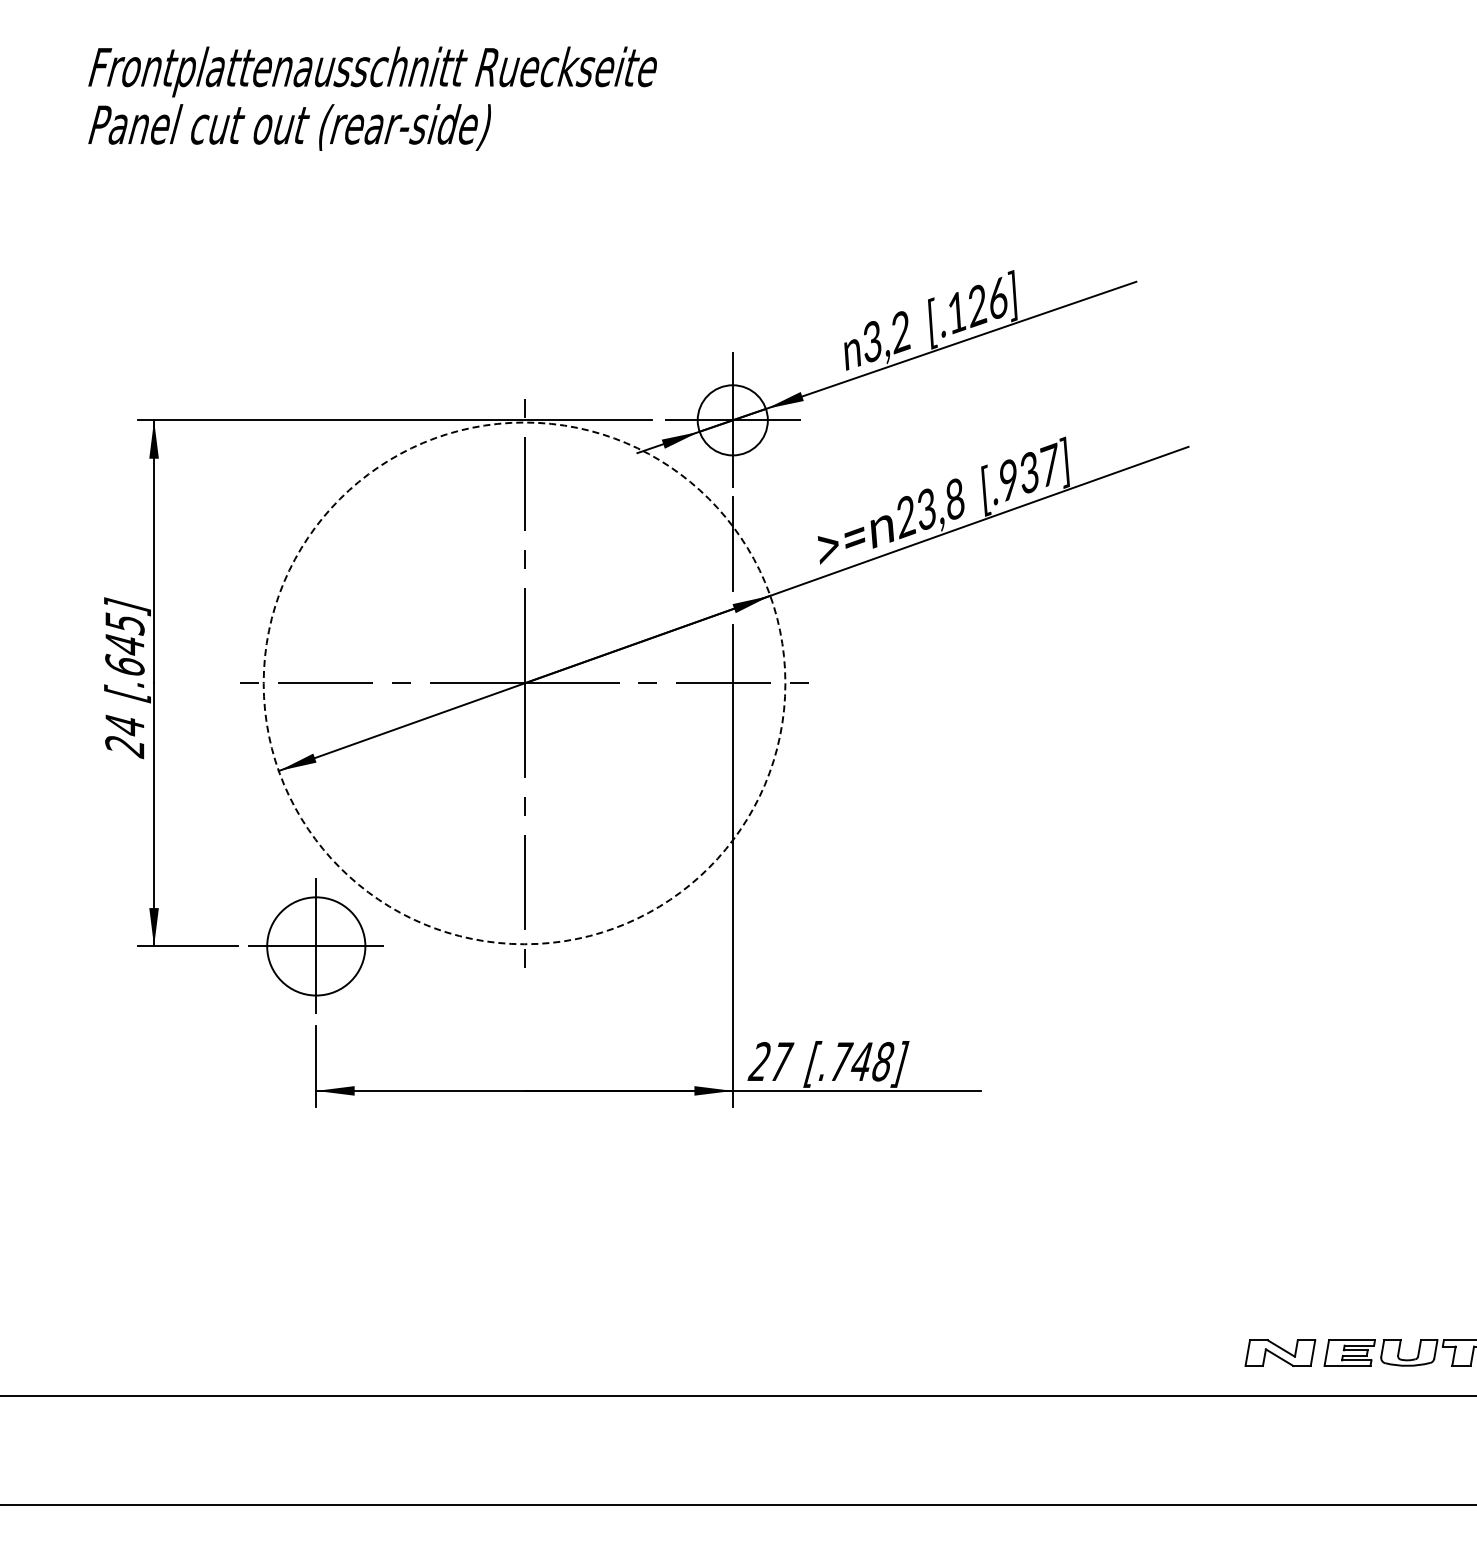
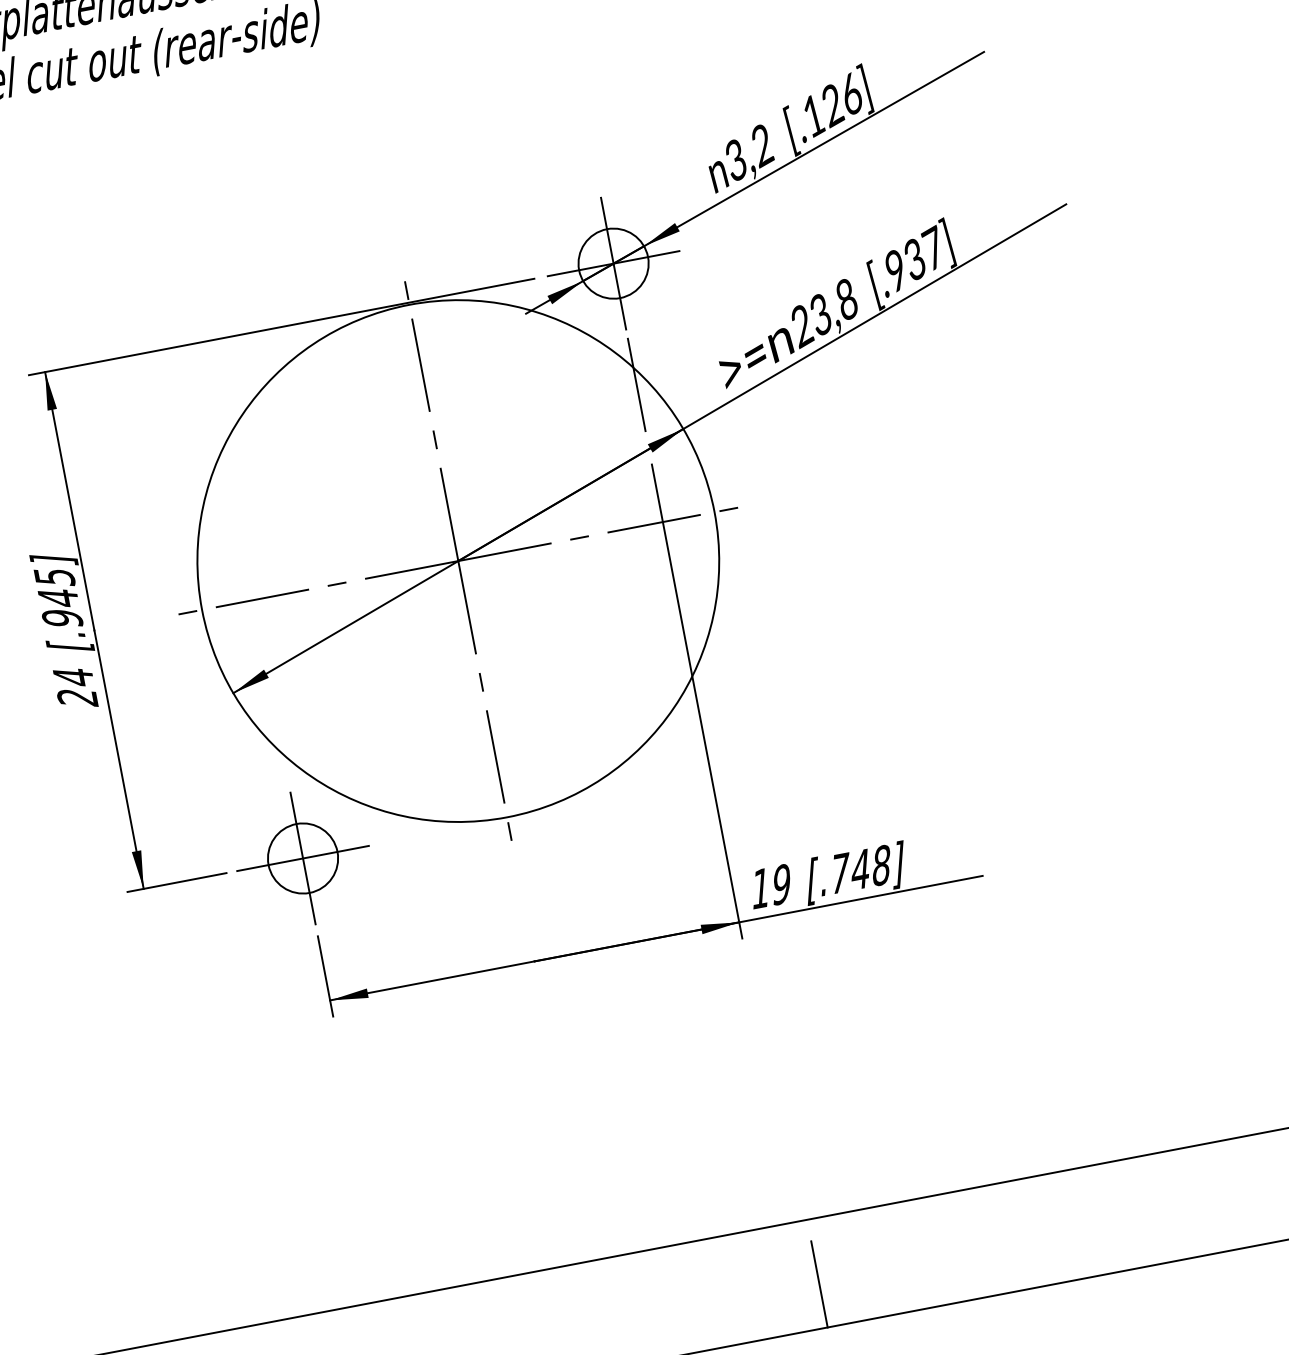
text: (124, 665) -> (62, 618), [.645] -> [.945]
circle: (524, 683) -> (458, 561), dashed -> solid
circle: (316, 946) -> (303, 858), size x0.71
text: (770, 1061) -> (770, 886), 27 -> 19
line: (743, 1461) -> (819, 1284), added

